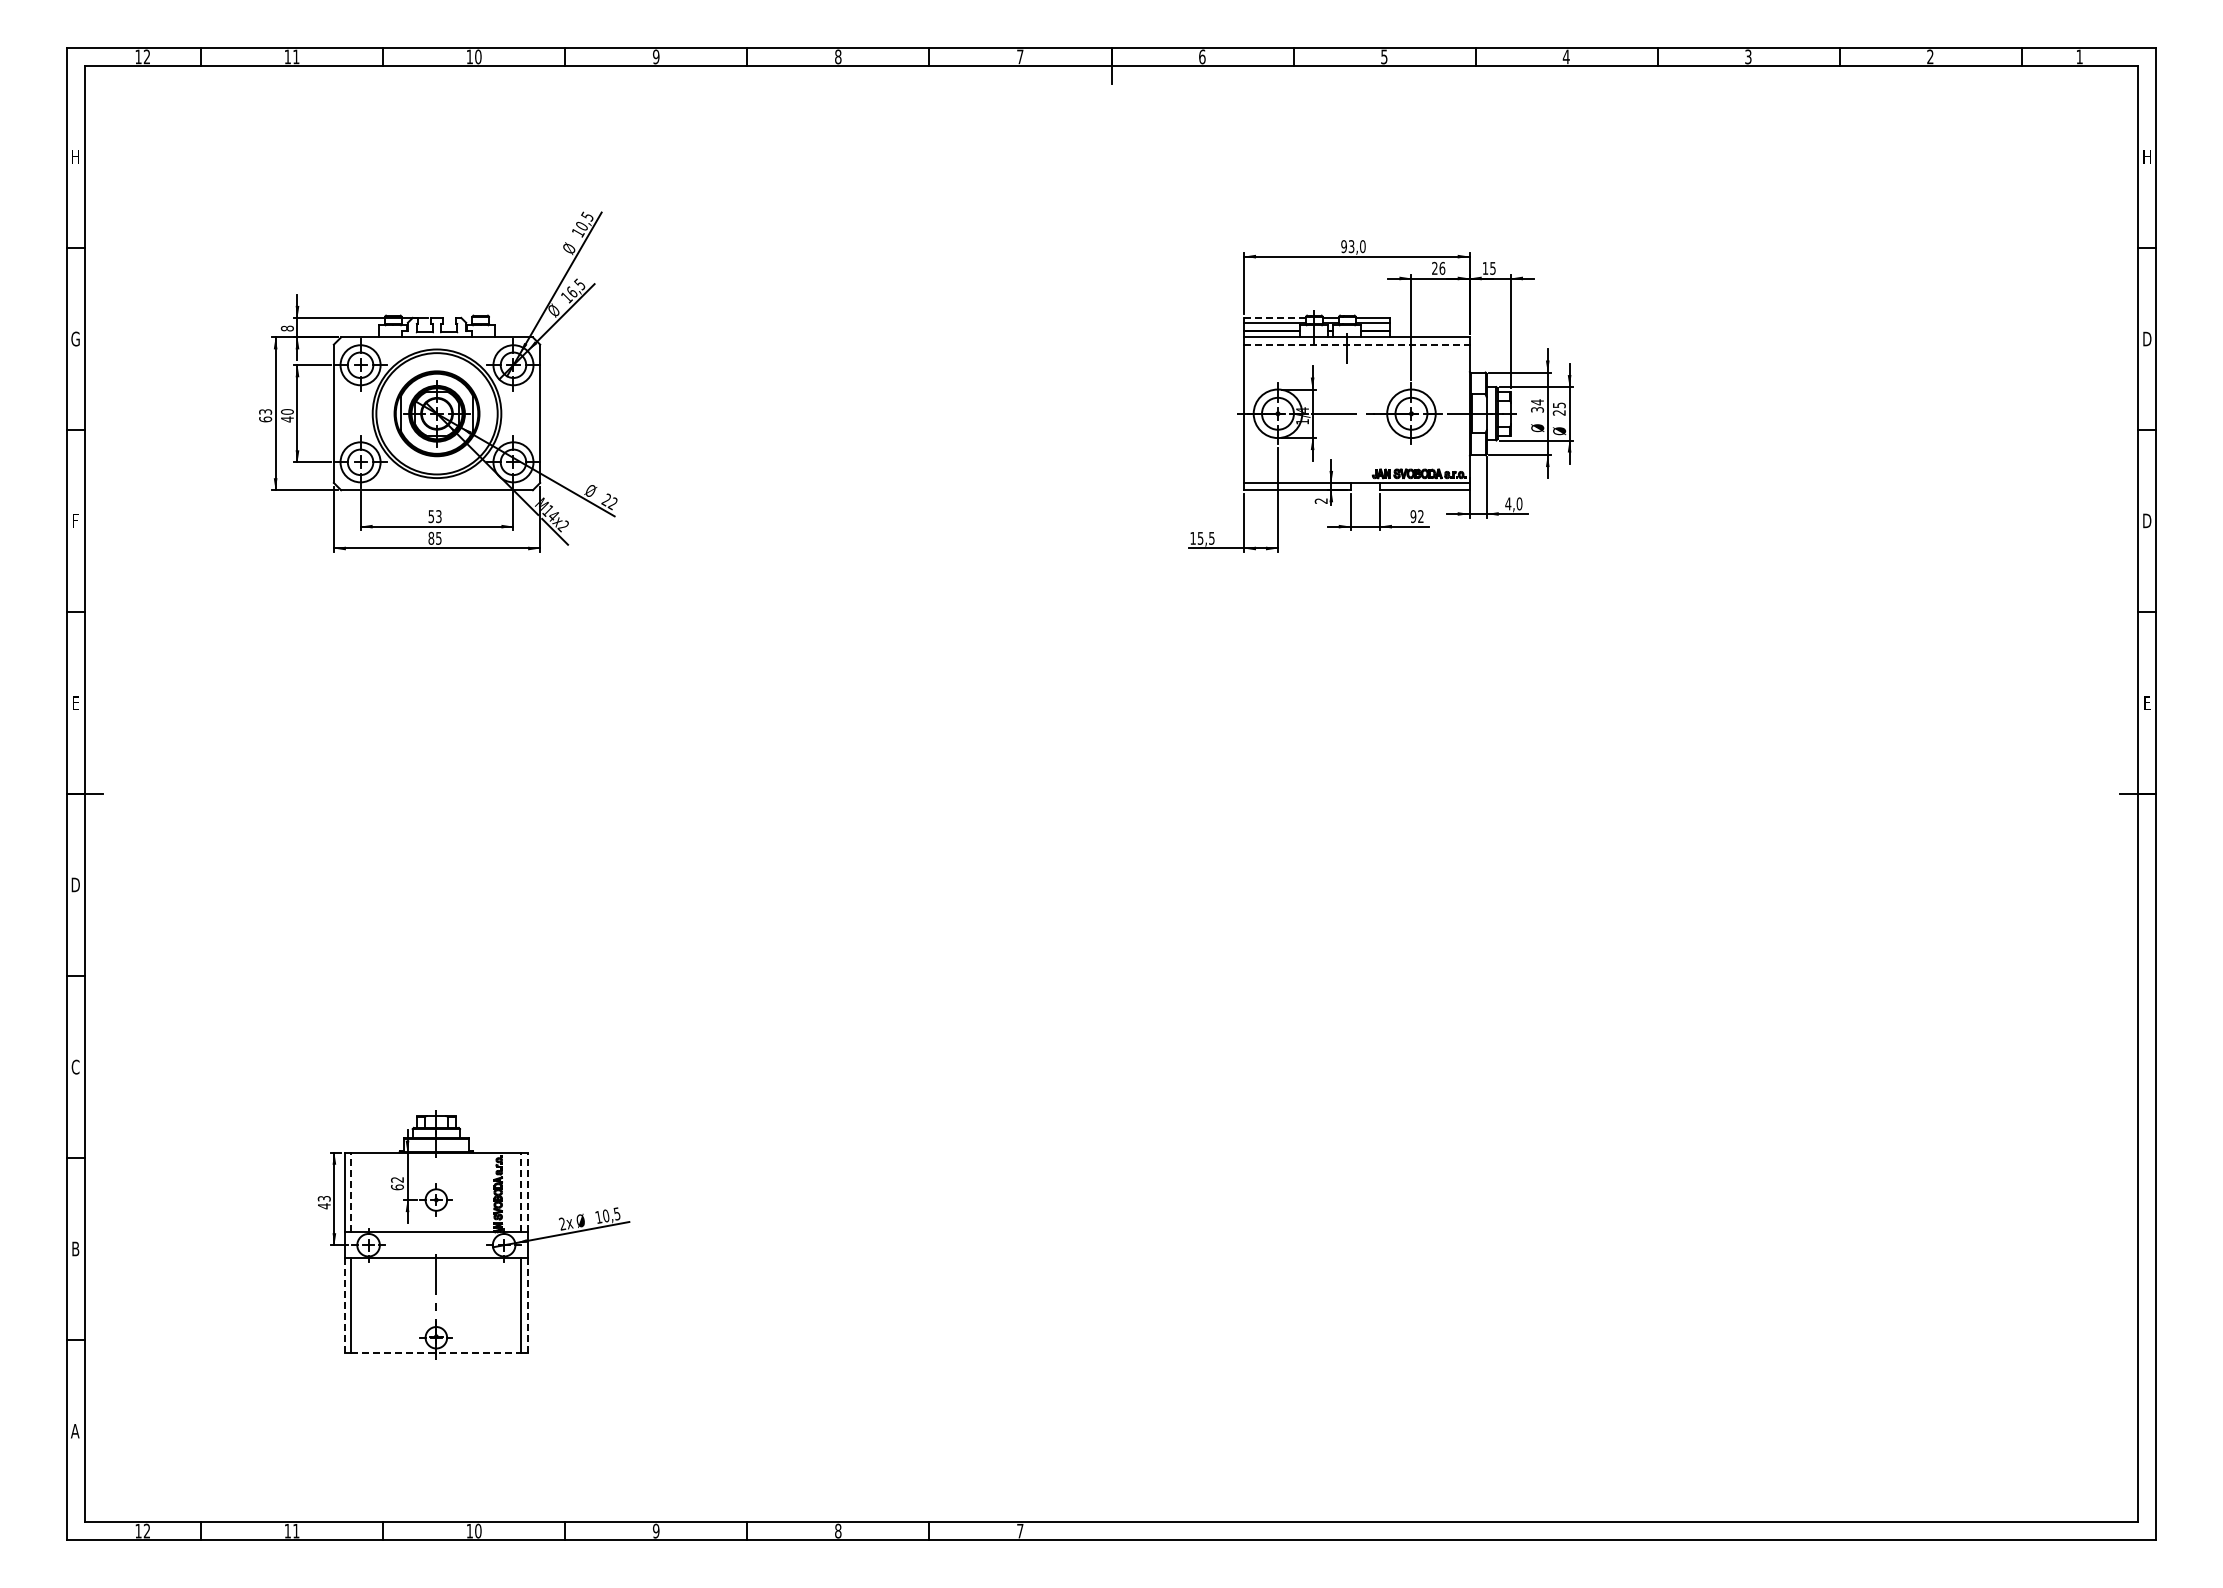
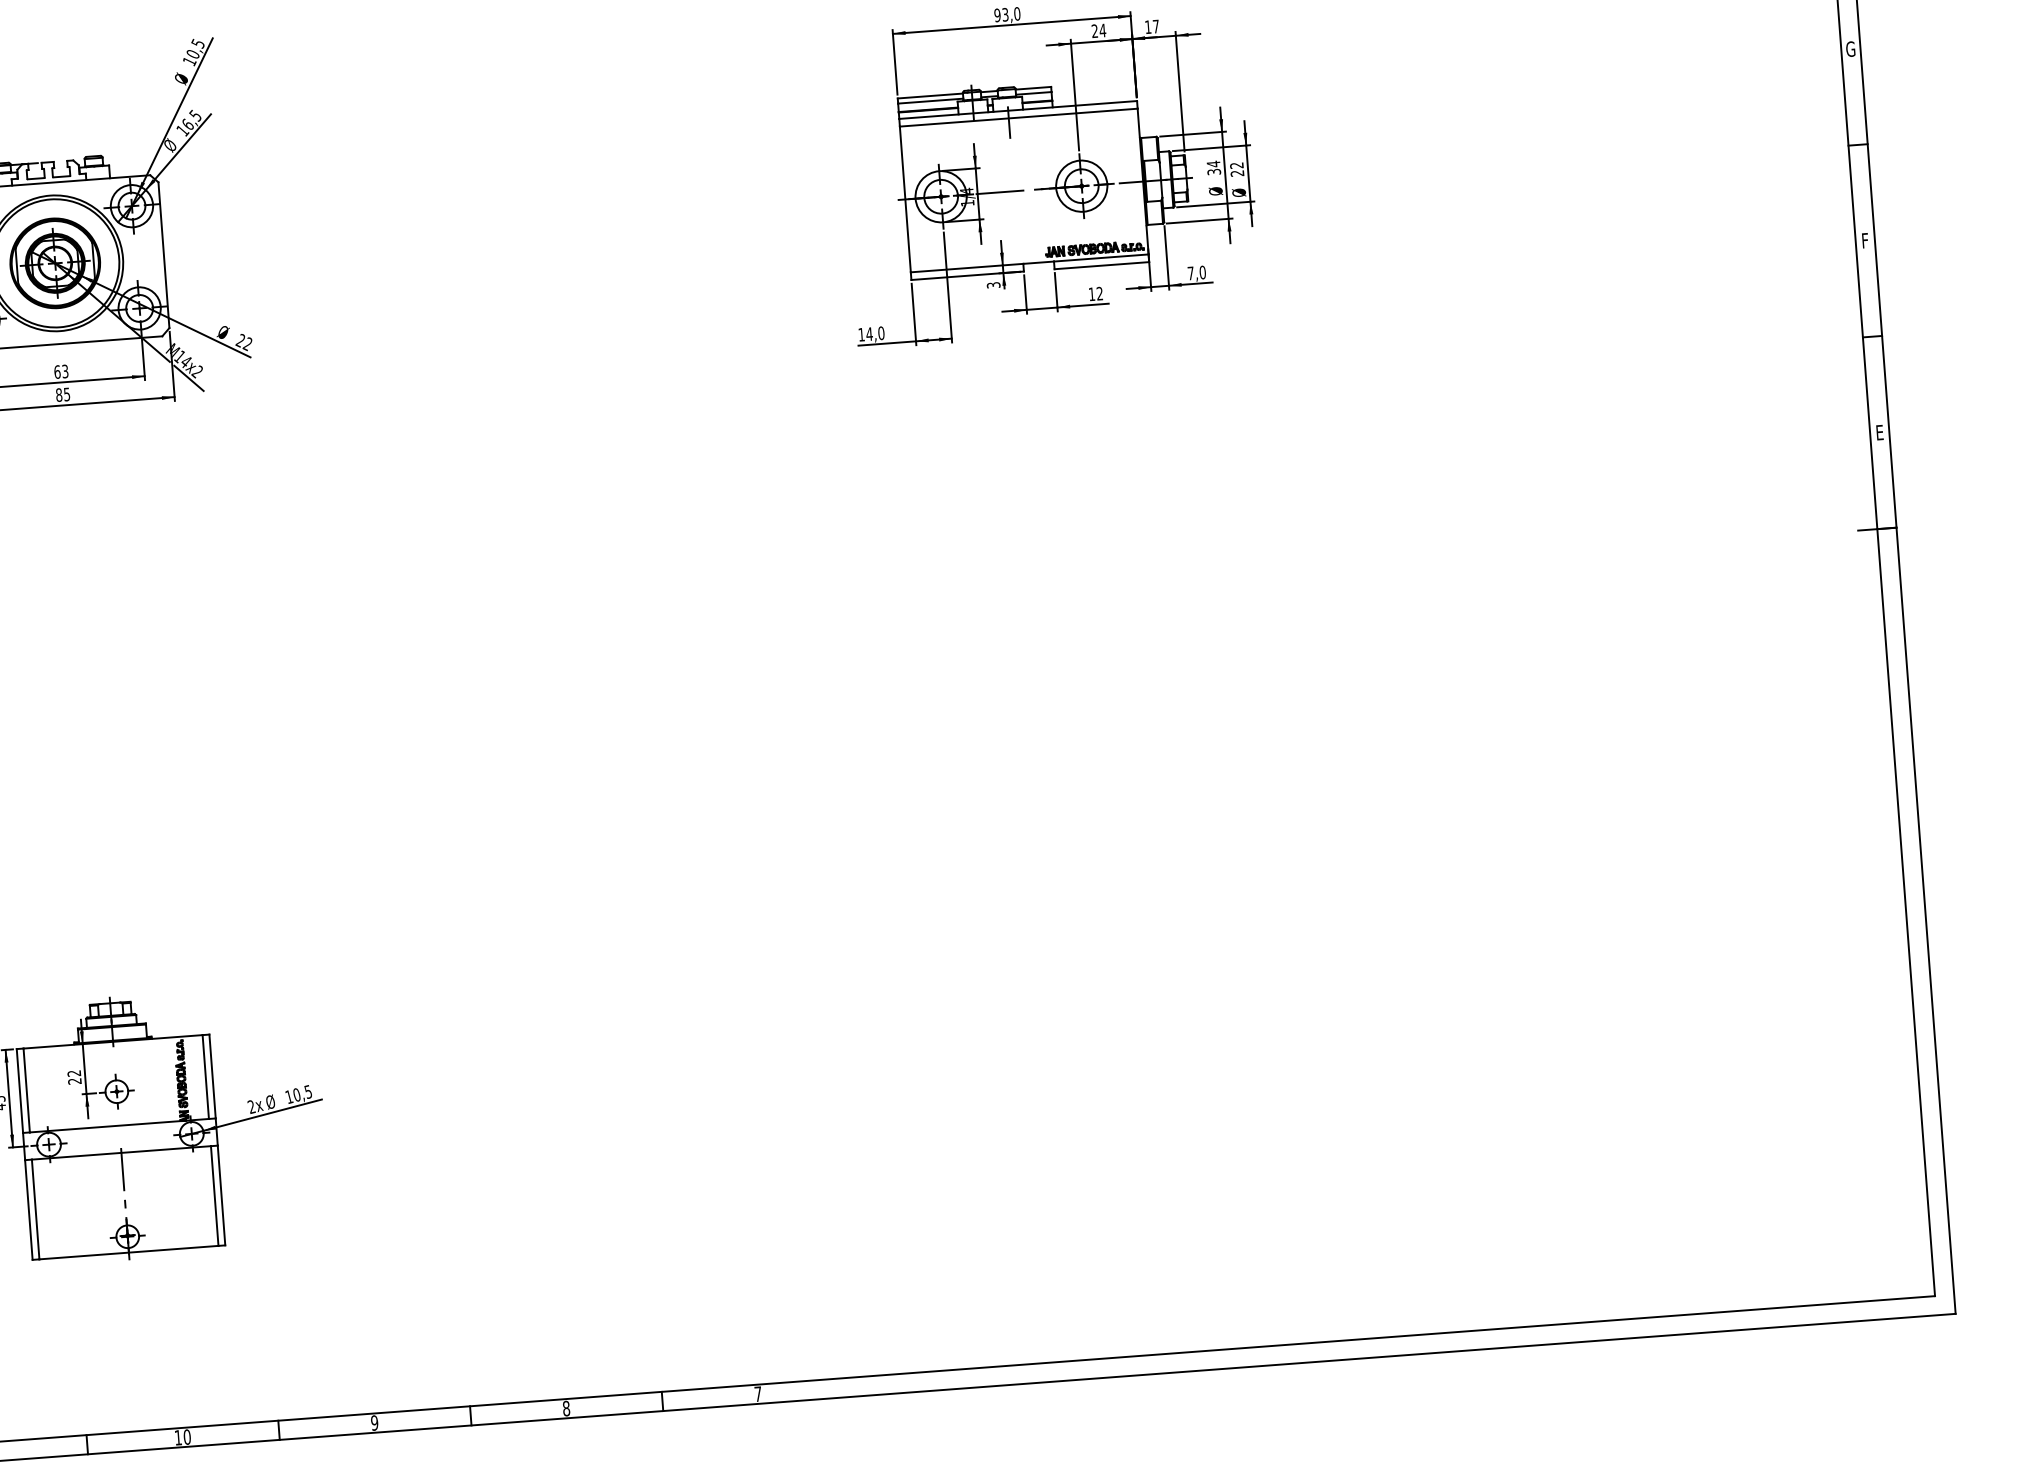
text: (1442, 268) -> (1102, 30), 26 -> 24
text: (1492, 268) -> (1155, 26), 15 -> 17
line: (1274, 317) -> (929, 95), dashed -> solid
text: (2146, 338) -> (1850, 48), D -> G
line: (1356, 344) -> (1018, 117), dashed -> solid
text: (1558, 405) -> (1236, 165), 25 -> 22
text: (1321, 500) -> (993, 284), 2 -> 3
text: (1508, 503) -> (1191, 273), 4,0 -> 7,0
text: (431, 516) -> (57, 372), 53 -> 63
text: (1413, 516) -> (1092, 294), 92 -> 12
text: (2147, 520) -> (1865, 240), D -> F
text: (1205, 538) -> (874, 333), 15,5 -> 14,0
text: (397, 1187) -> (74, 1081), 62 -> 22
line: (351, 1192) -> (26, 1090), dashed -> solid
line: (521, 1192) -> (205, 1076), dashed -> solid
line: (527, 1192) -> (212, 1076), dashed -> solid
line: (344, 1304) -> (28, 1208), dashed -> solid
line: (527, 1304) -> (221, 1194), dashed -> solid
line: (436, 1352) -> (129, 1252), dashed -> solid

